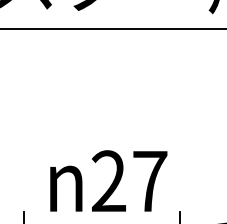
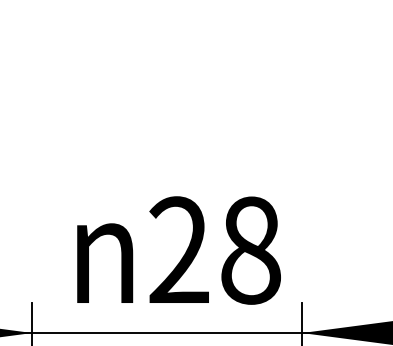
text: (150, 181) -> (251, 250), 27 -> 28

